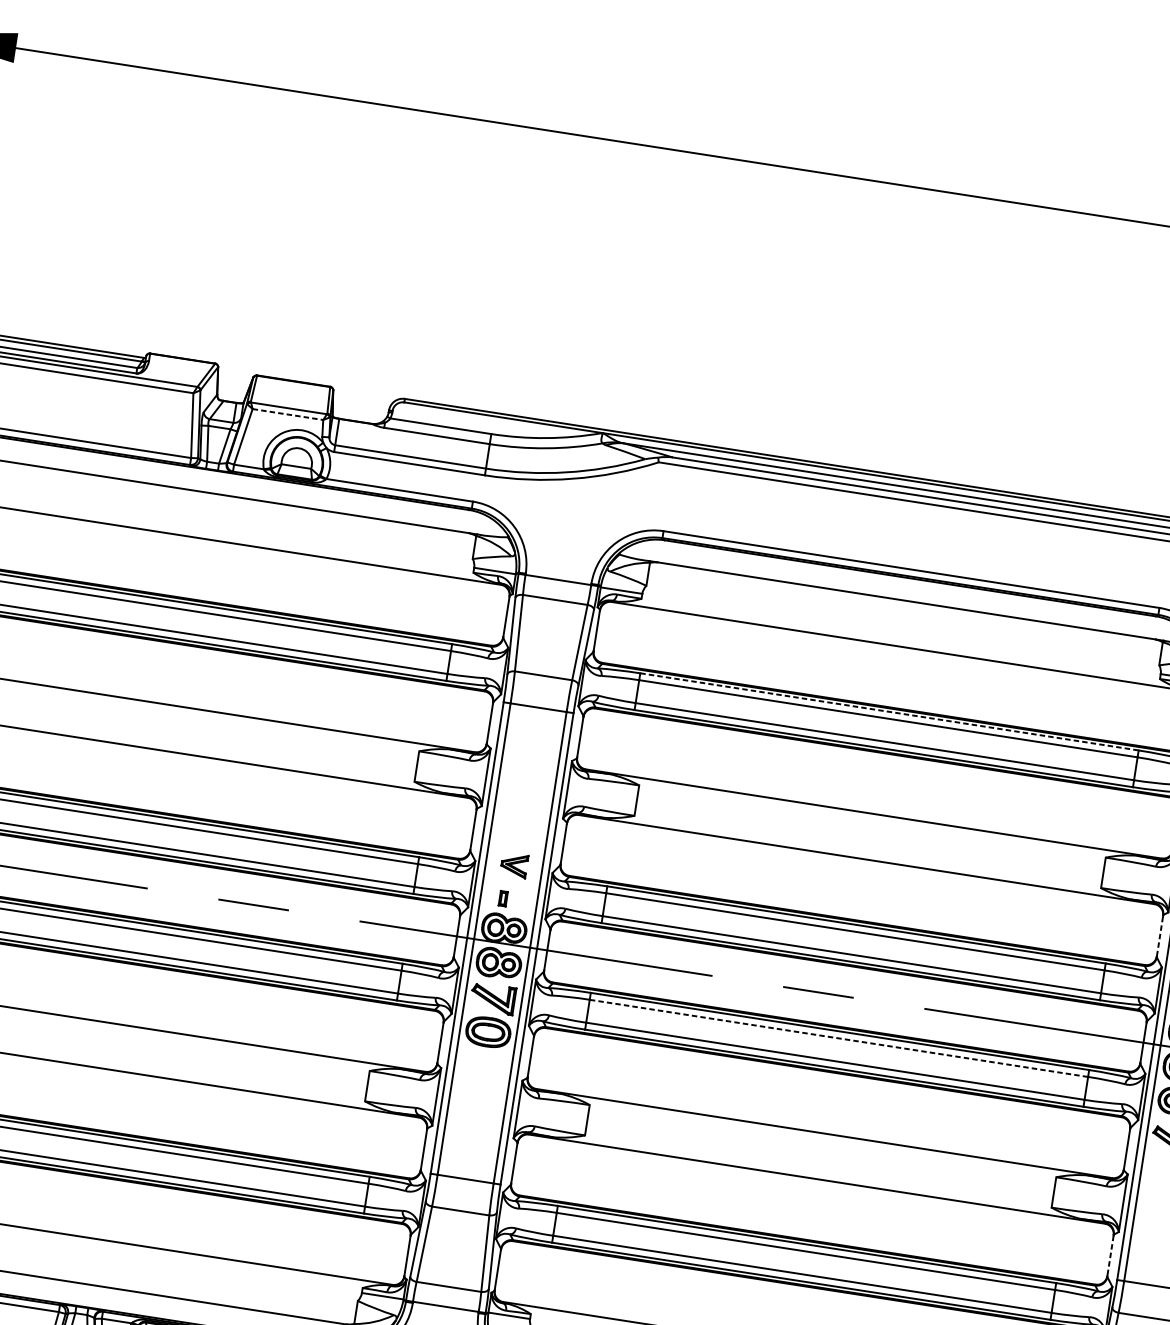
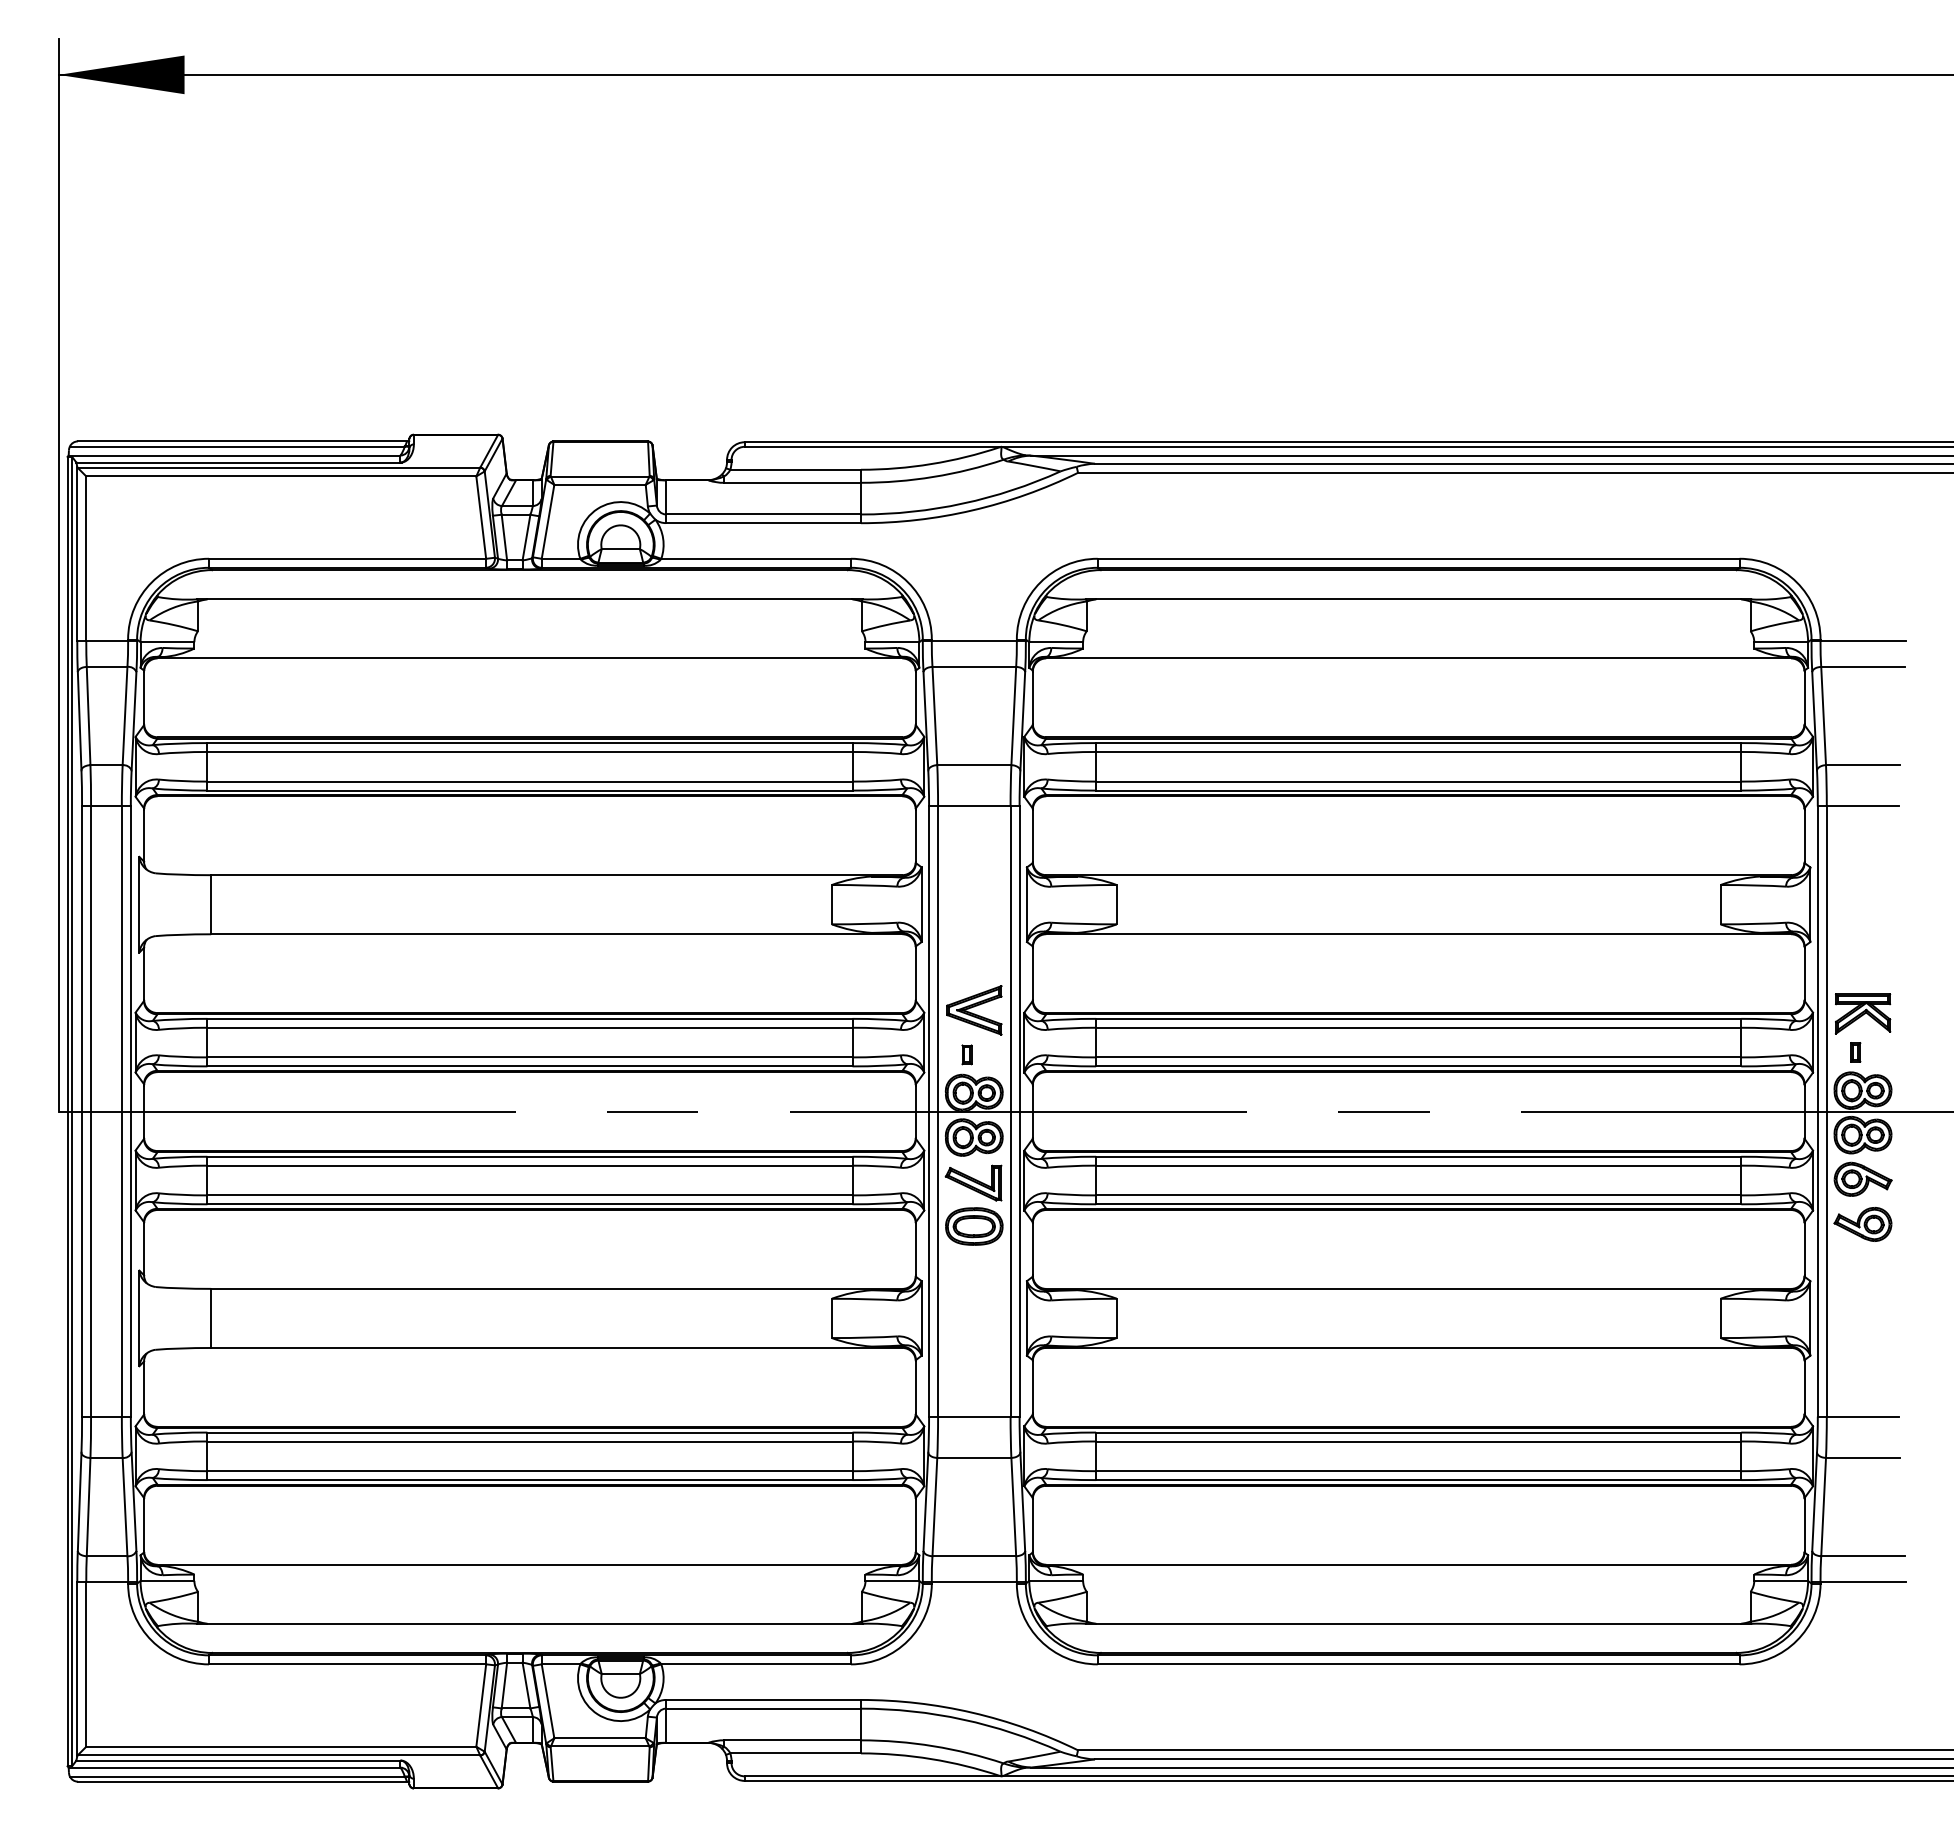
line: (288, 414) -> (600, 484), dashed -> solid
line: (889, 712) -> (1418, 743), dashed -> solid
part: (514, 865) -> (974, 1010), size x1.67
line: (1159, 936) -> (1804, 973), dashed -> solid
line: (838, 1038) -> (1418, 1165), dashed -> solid
line: (1110, 1255) -> (1804, 1387), dashed -> solid

